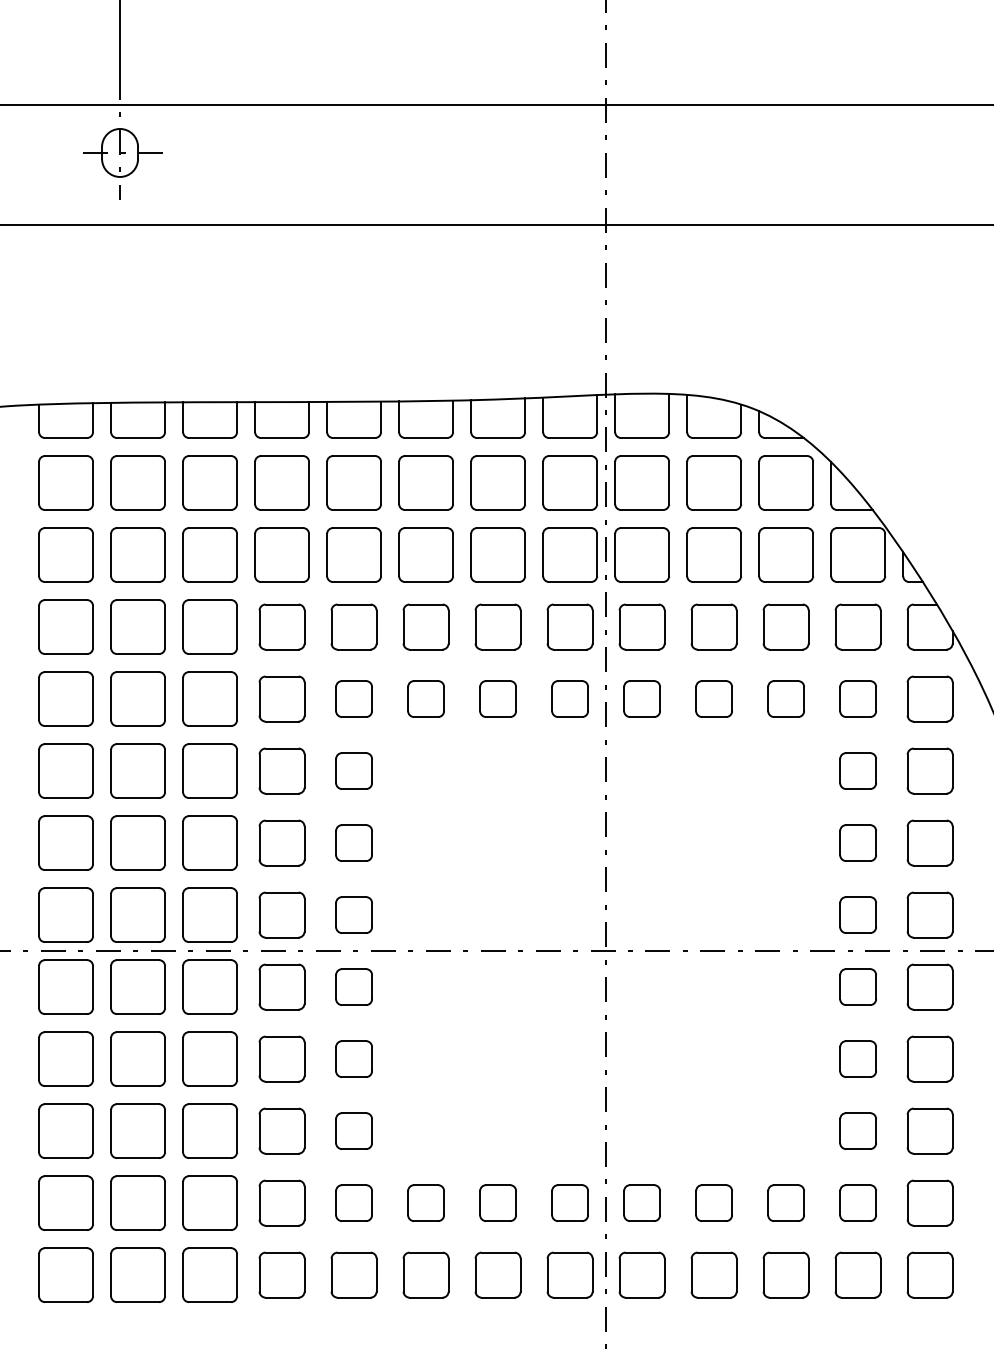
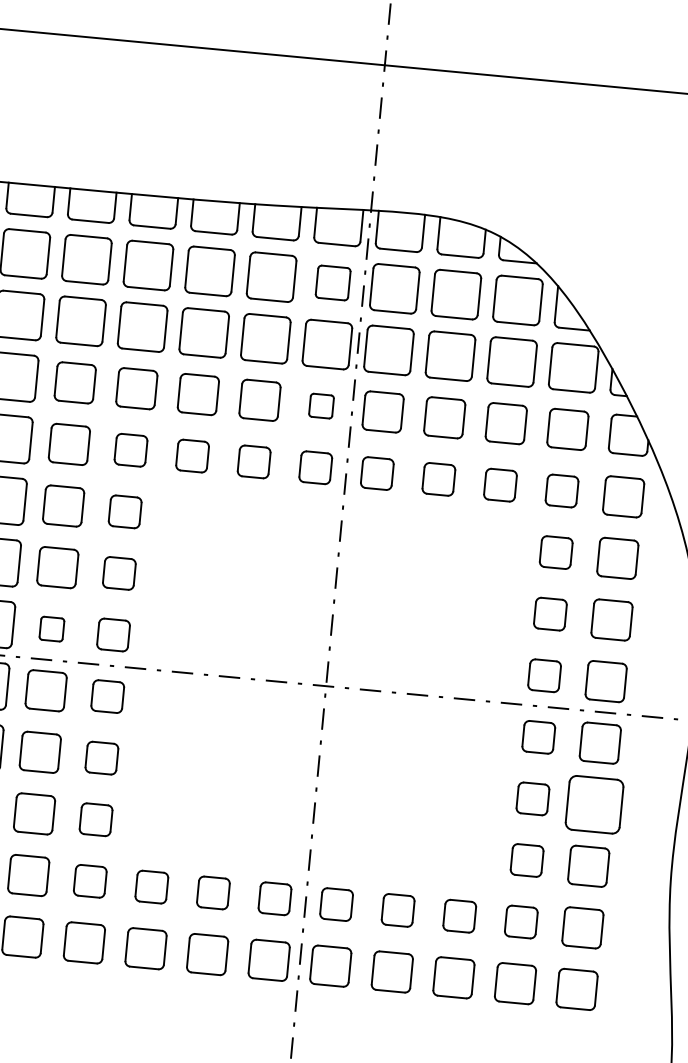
part: (569, 482) -> (332, 282), size x0.7
part: (569, 626) -> (321, 405), size x0.6
part: (281, 914) -> (51, 628), size x0.6
part: (929, 1058) -> (593, 804), size x1.4

